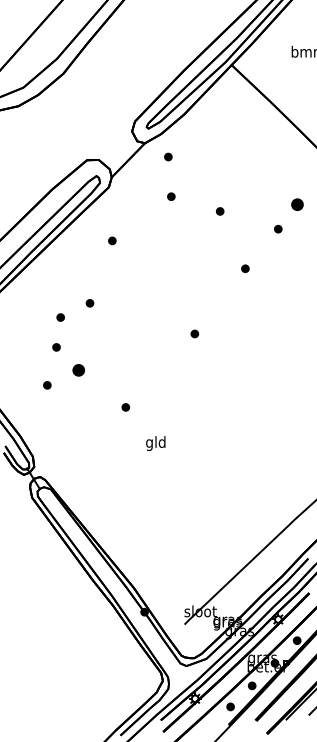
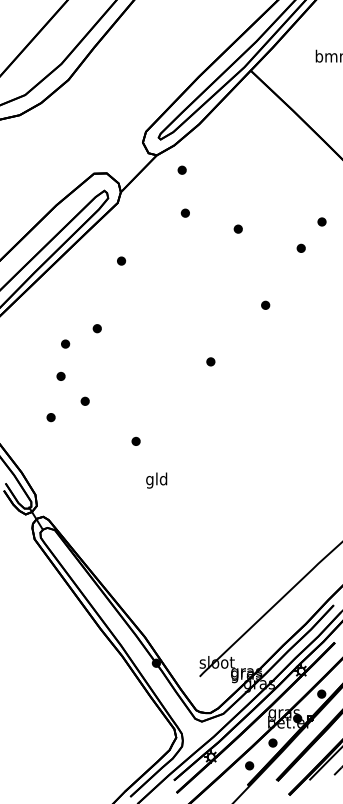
part: (297, 204) -> (322, 221), size x0.62
part: (245, 268) -> (265, 305), moved
part: (78, 370) -> (84, 401), size x0.62
text: (155, 443) -> (156, 480), moved

